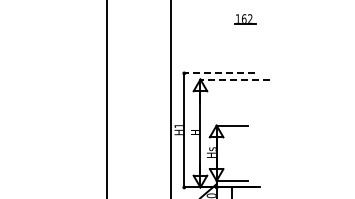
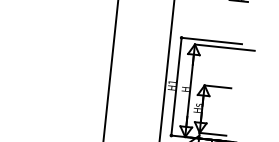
line: (218, 73) -> (210, 40), dashed -> solid
line: (235, 79) -> (224, 47), dashed -> solid

